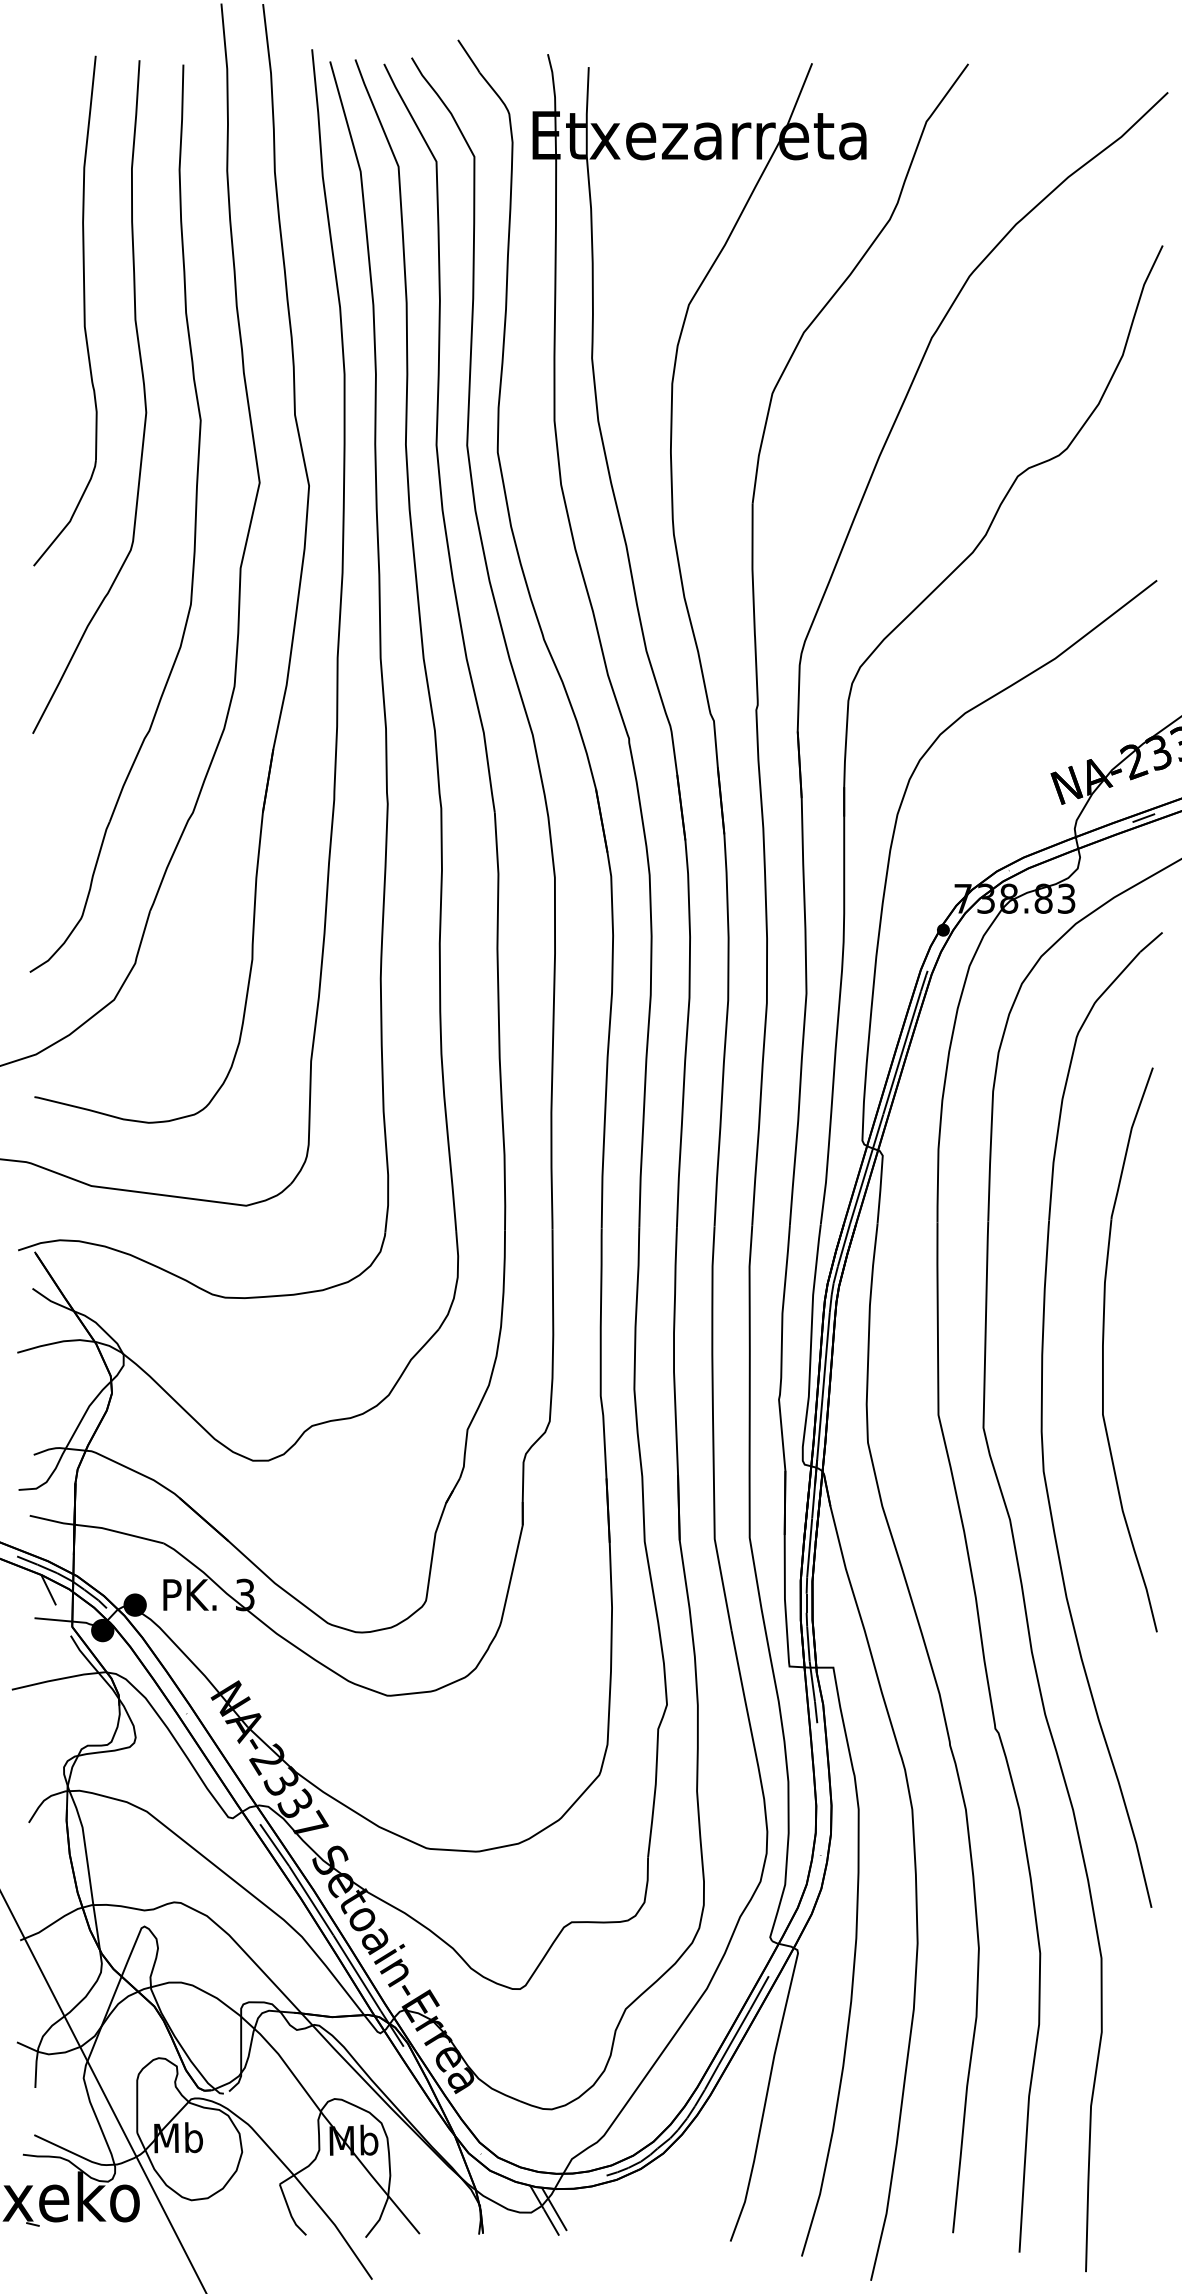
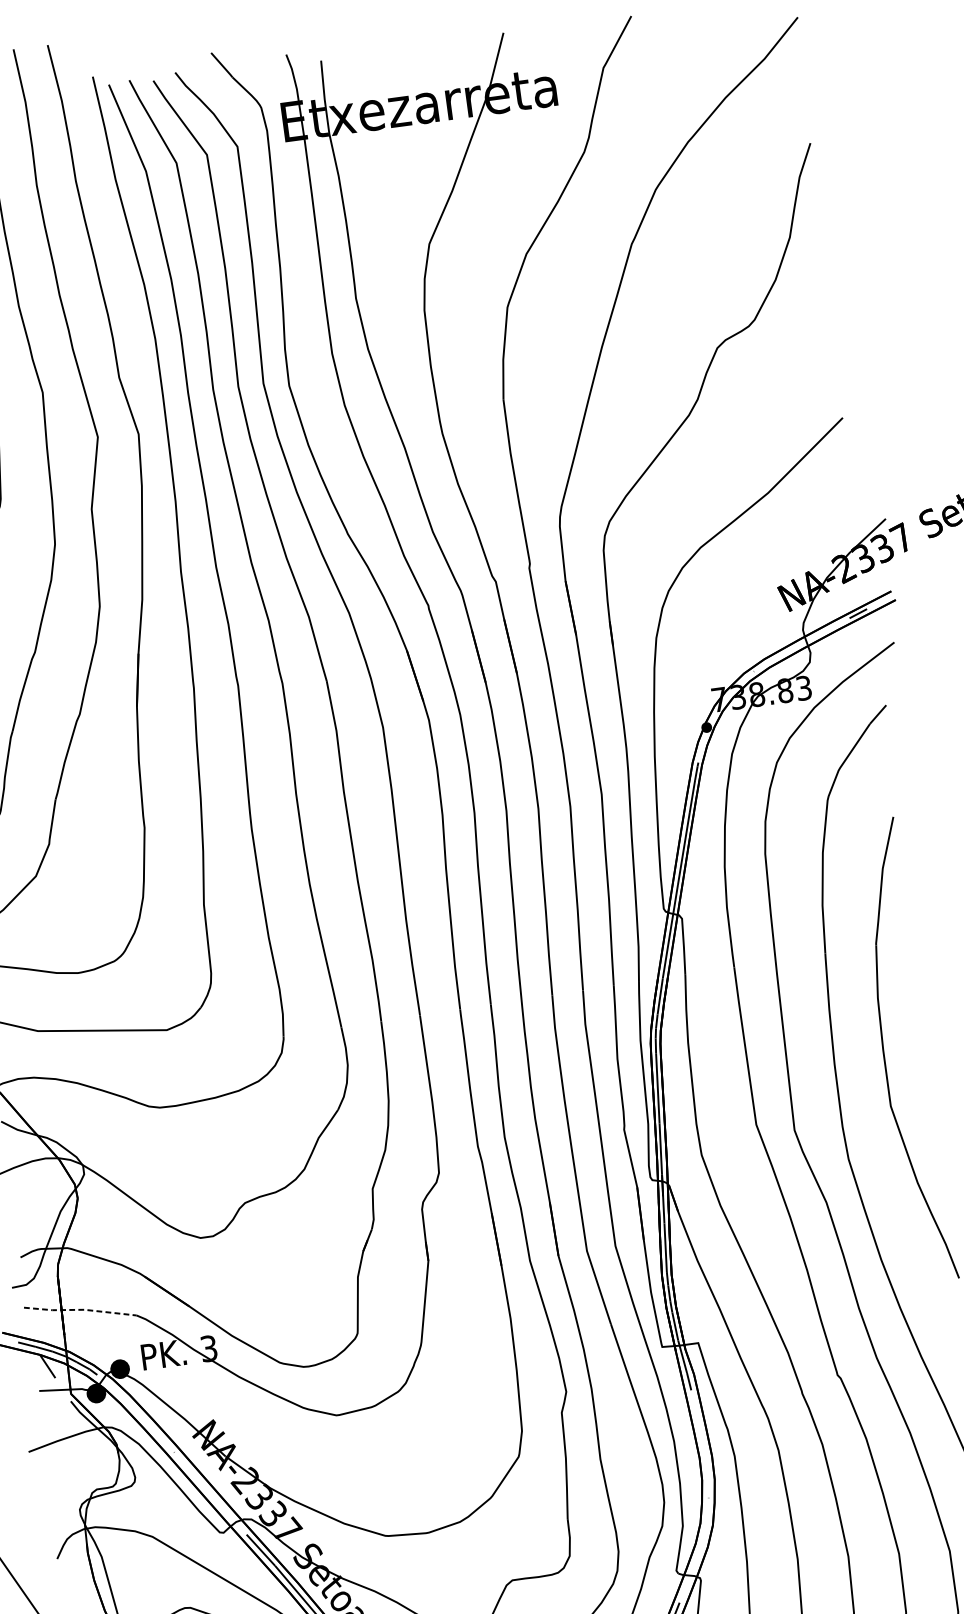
line: (96, 1527) -> (79, 1309), solid -> dashed

